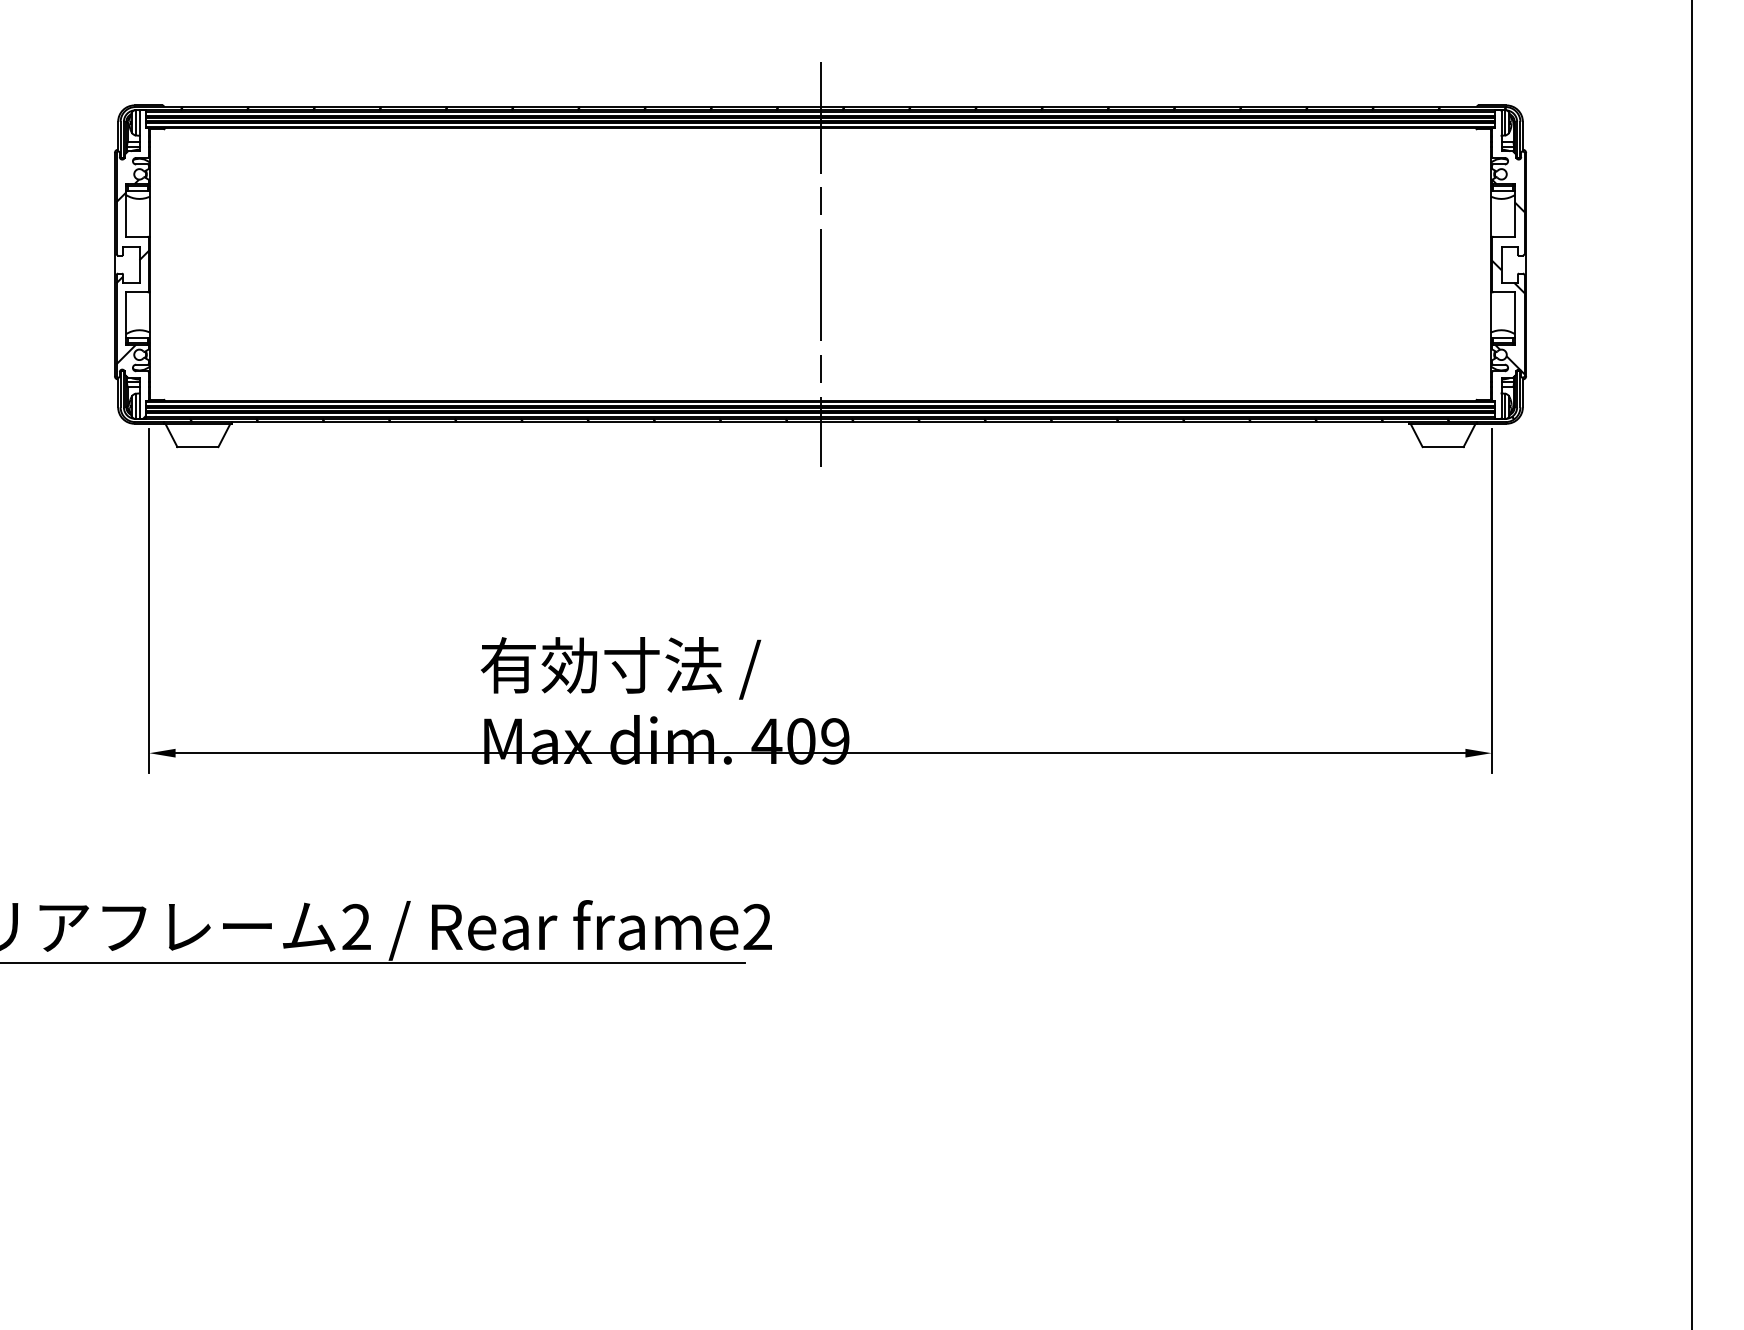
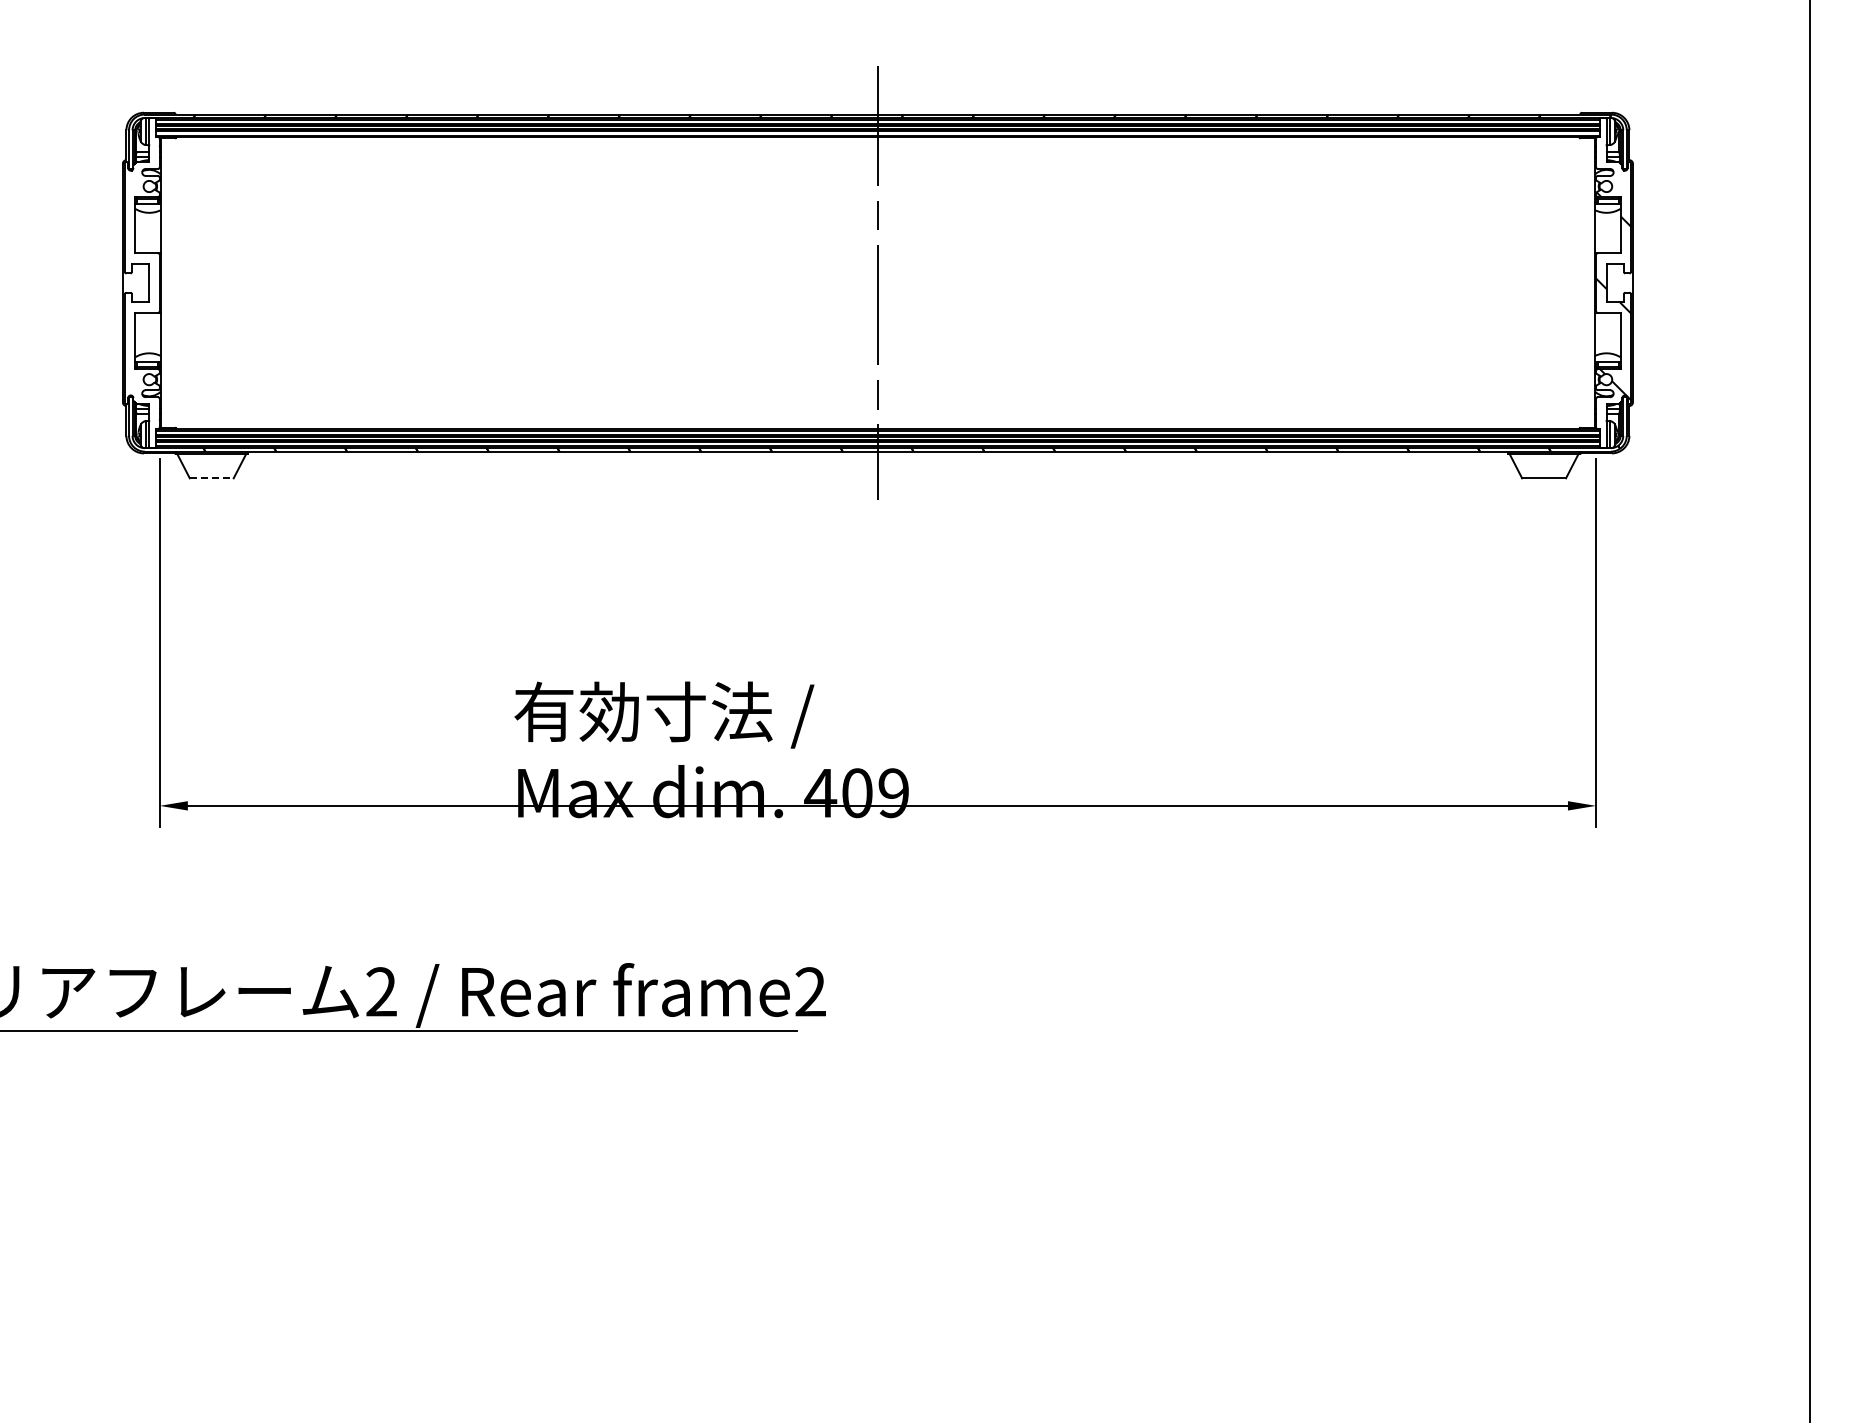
hatch: (132, 296) -> (141, 317), removed
line: (197, 447) -> (211, 478), solid -> dashed

